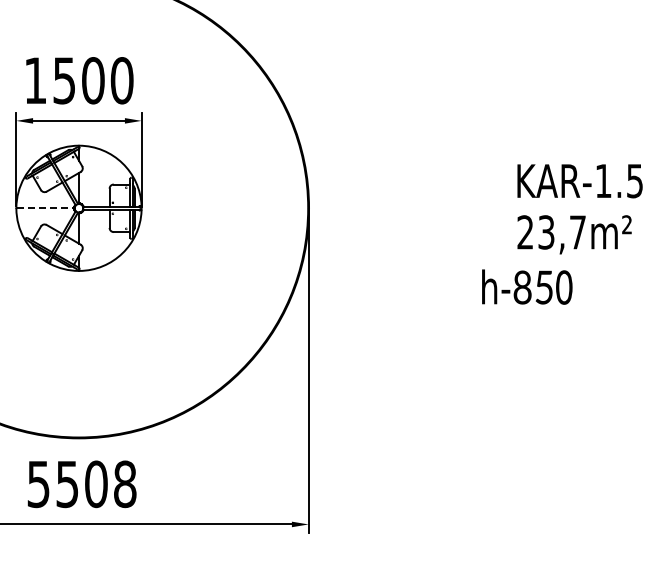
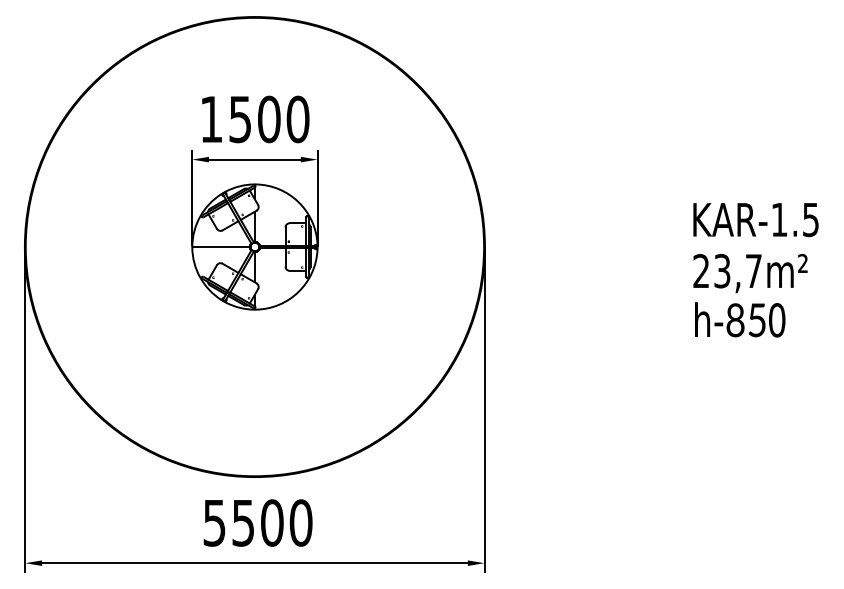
line: (45, 208) -> (221, 247), dashed -> solid
text: (527, 286) -> (740, 319), moved
text: (124, 483) -> (300, 522), 5508 -> 5500

